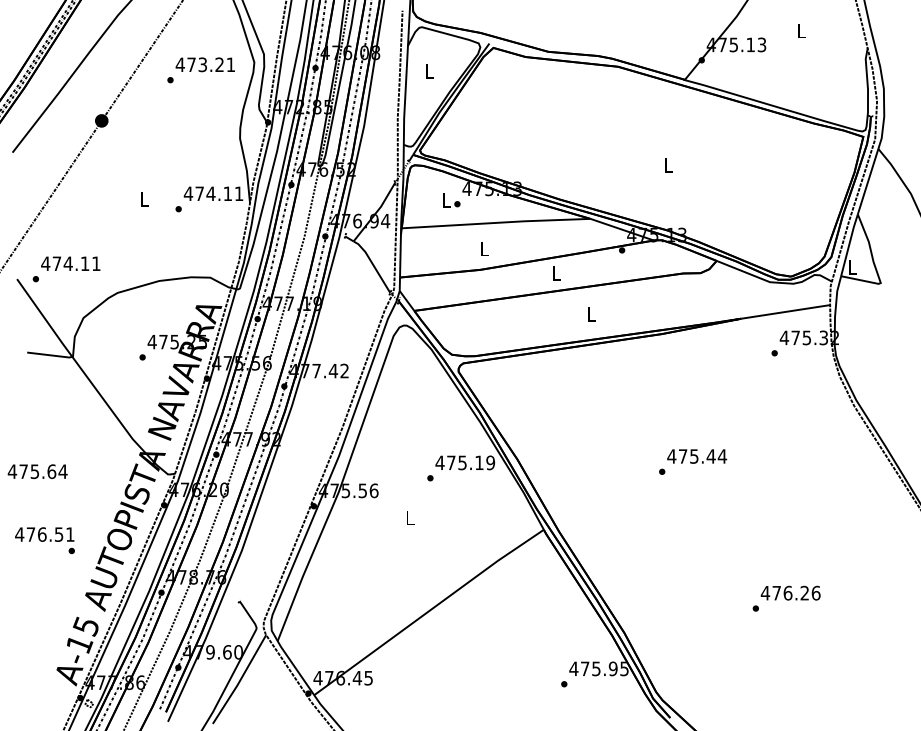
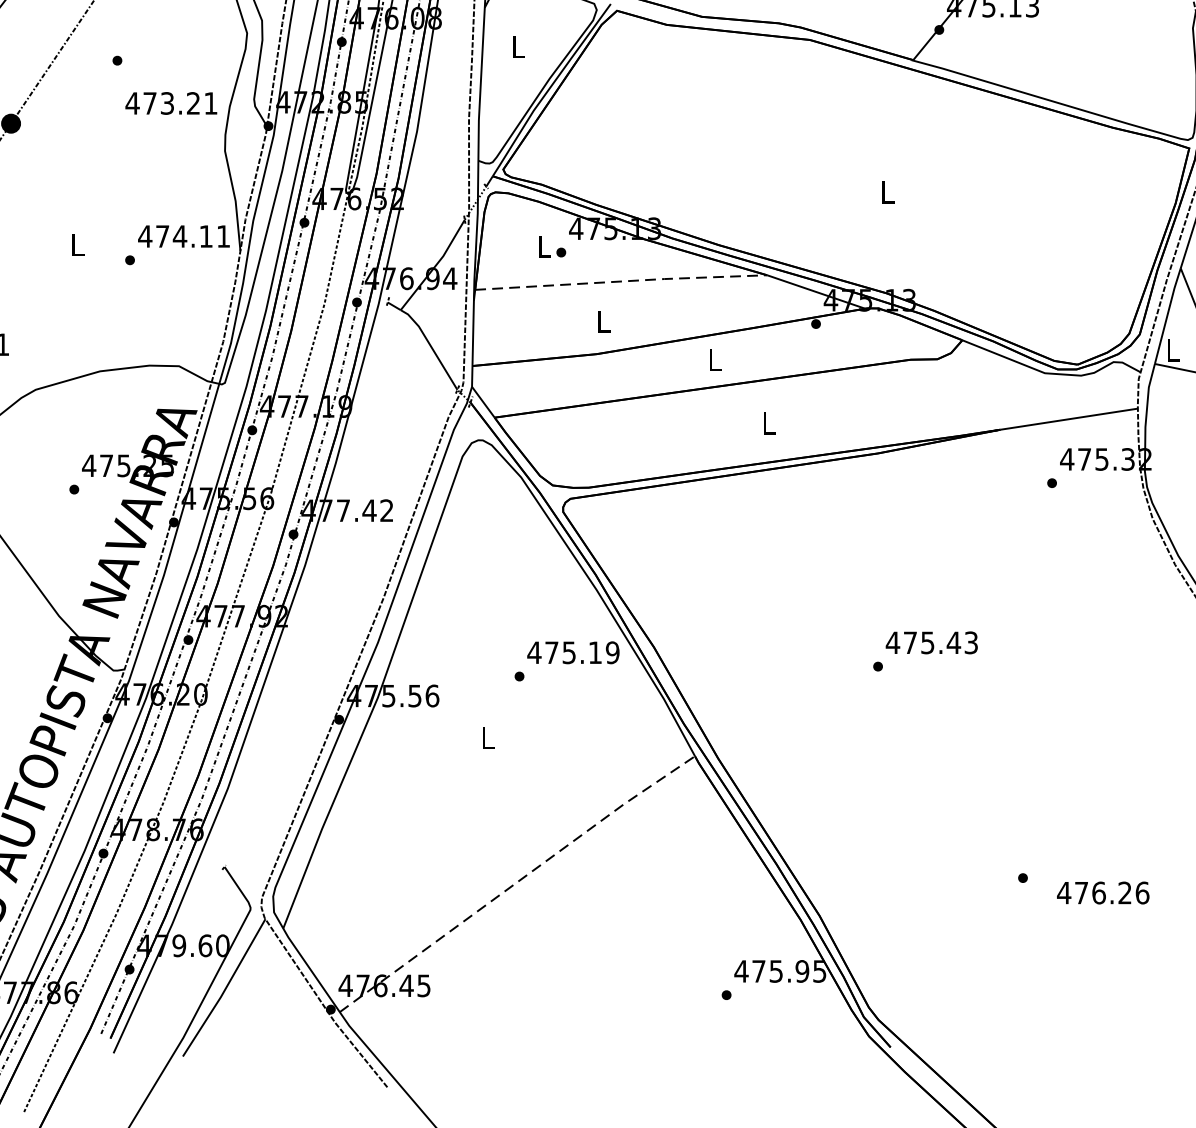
text: (204, 64) -> (170, 102), moved
line: (497, 222) -> (623, 280), solid -> dashed
text: (722, 456) -> (971, 642), 475.44 -> 475.43
text: (790, 592) -> (1102, 891), moved
line: (429, 610) -> (518, 881), solid -> dashed

